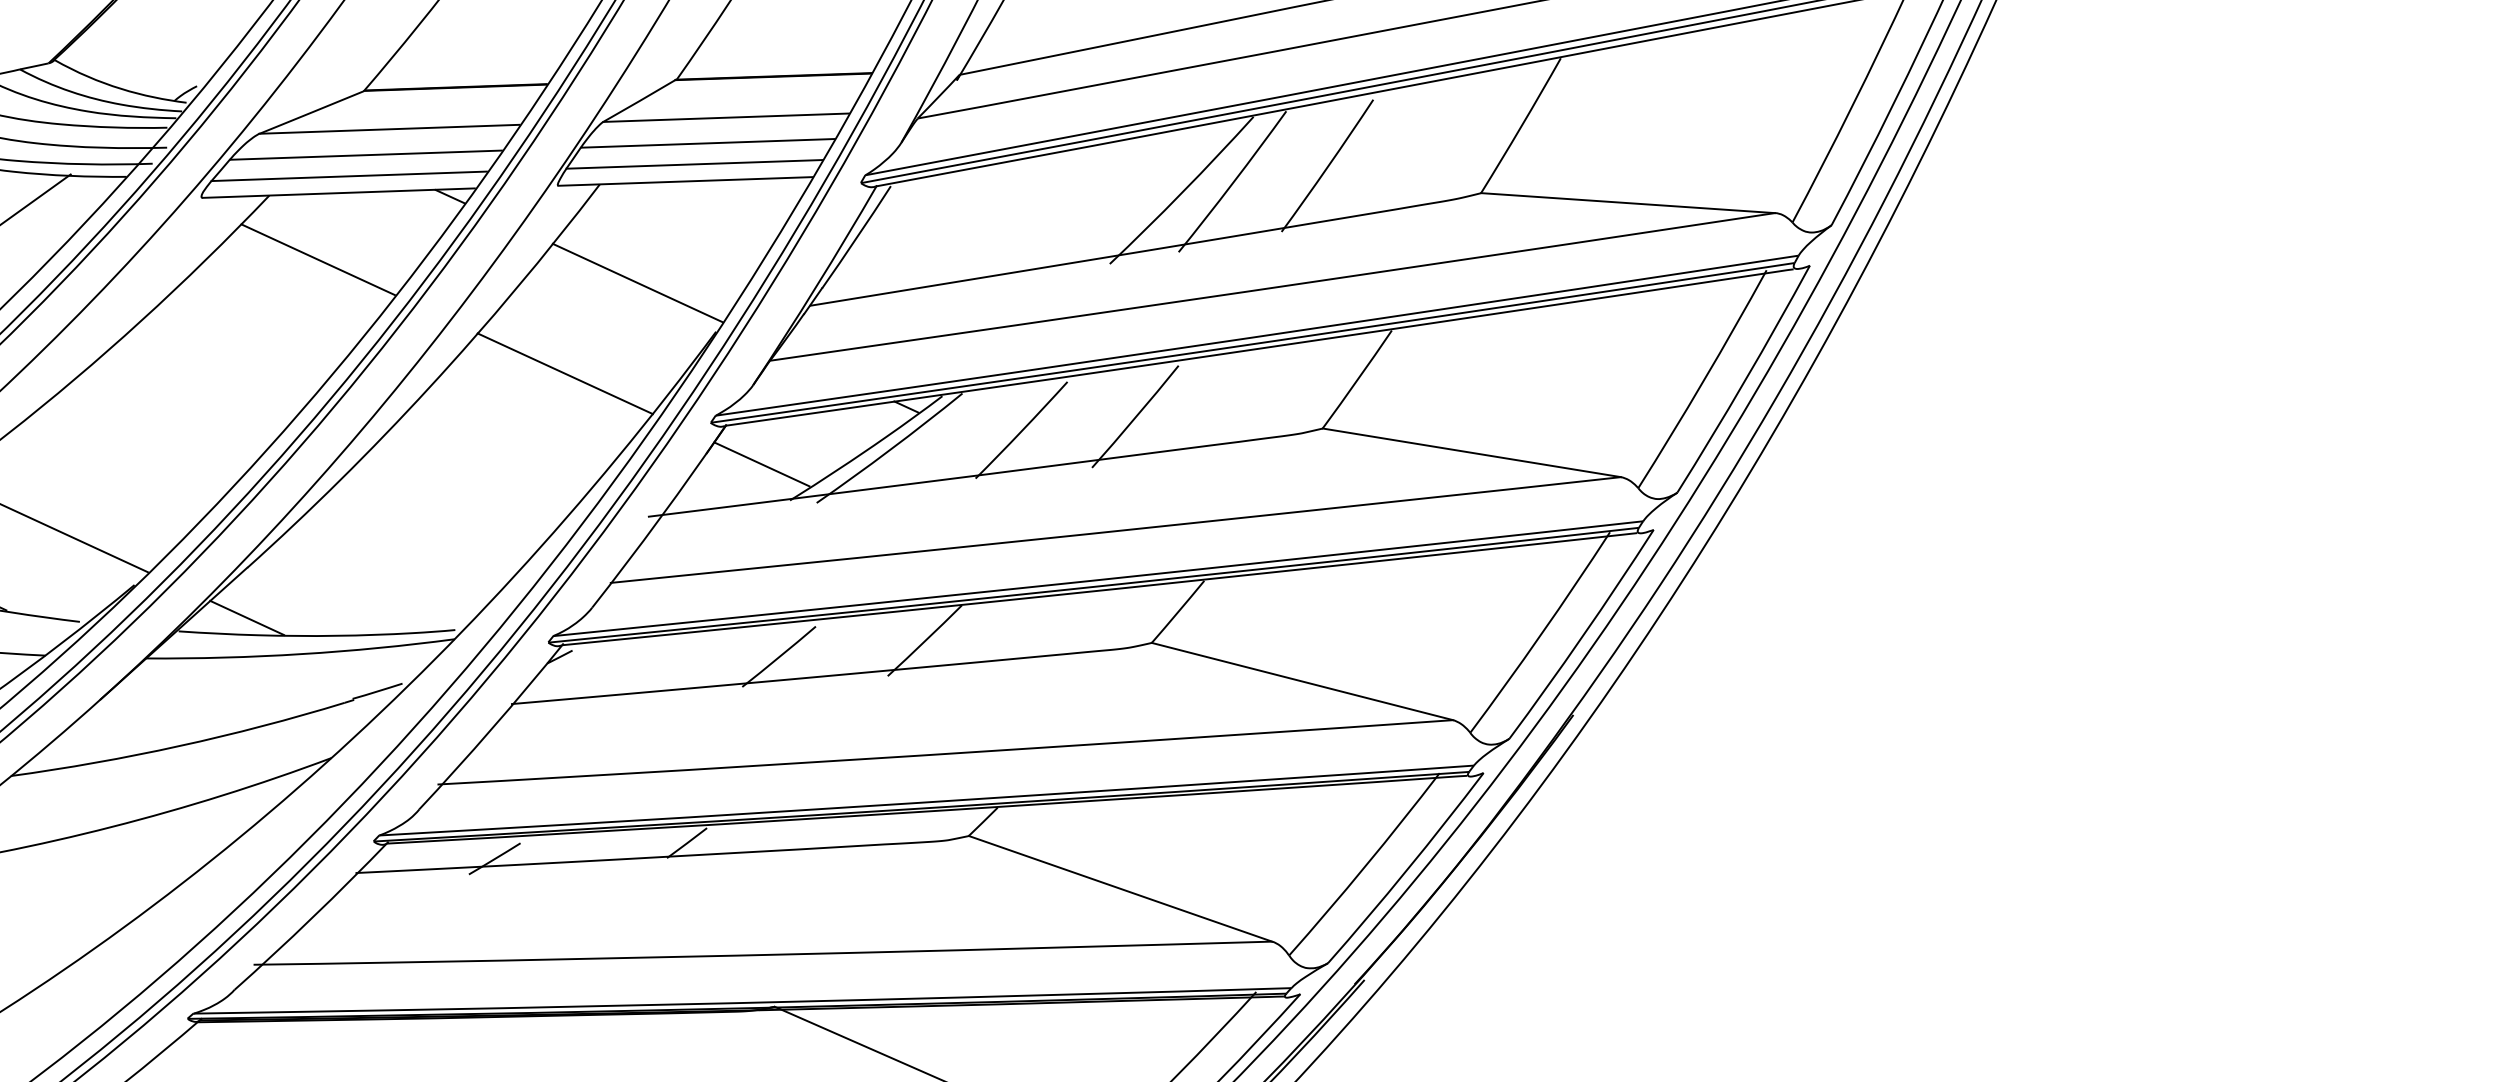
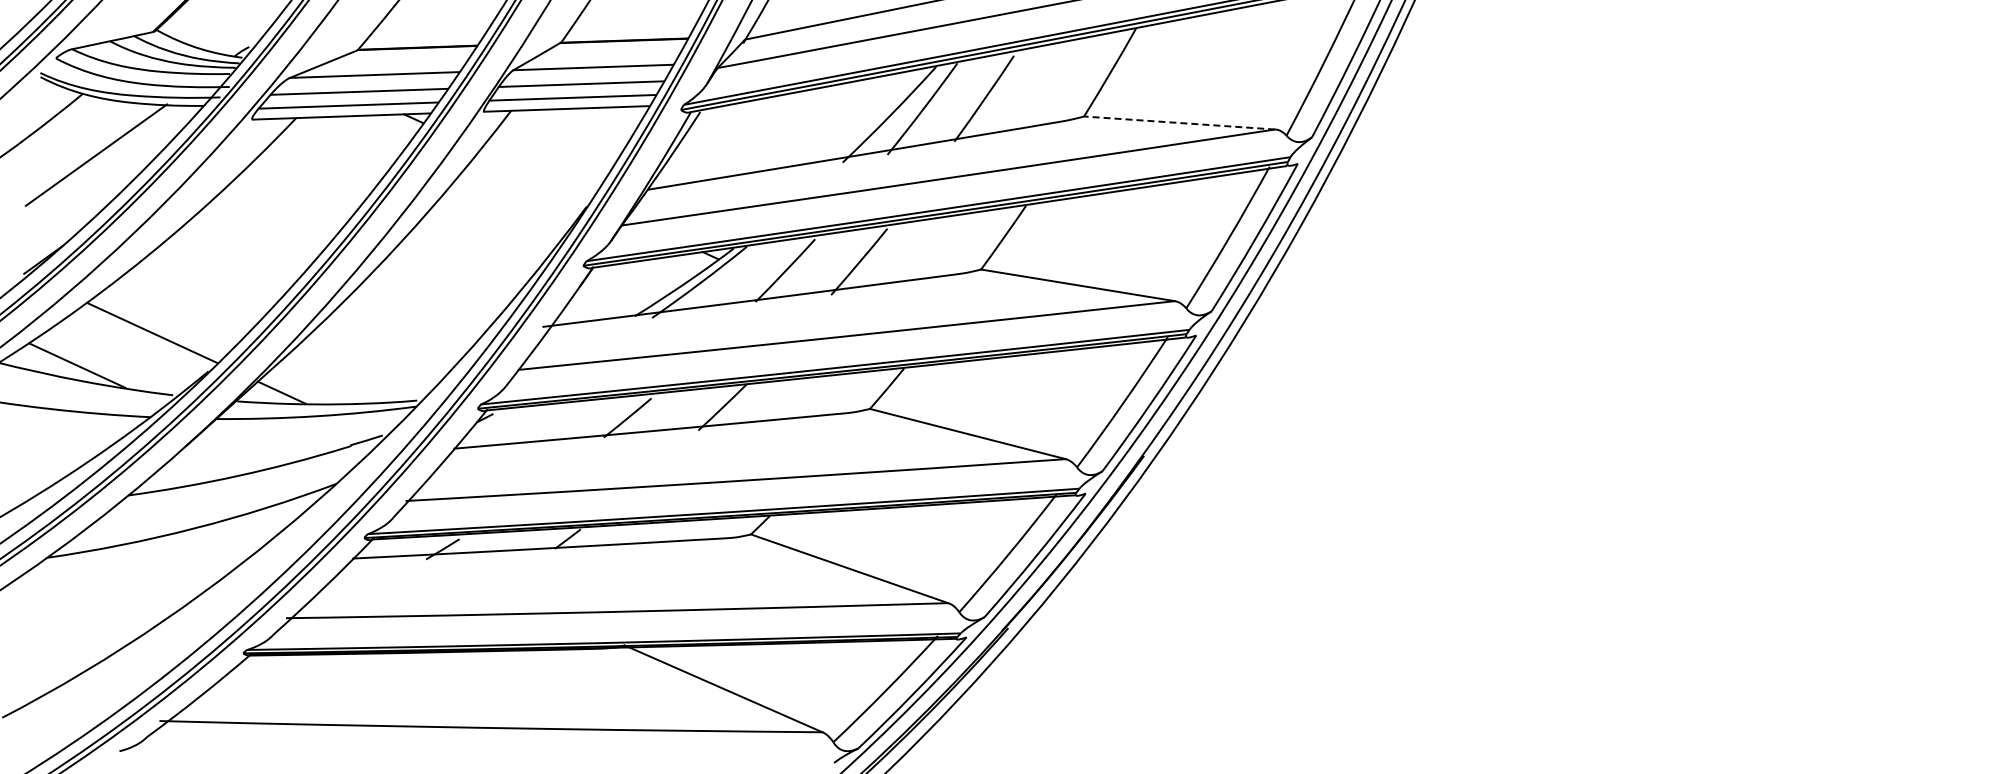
line: (1627, 203) -> (1179, 123), solid -> dashed
line: (317, 259) -> (327, 159), removed
line: (637, 282) -> (535, 174), removed
line: (565, 373) -> (488, 233), removed
line: (761, 463) -> (616, 292), removed

